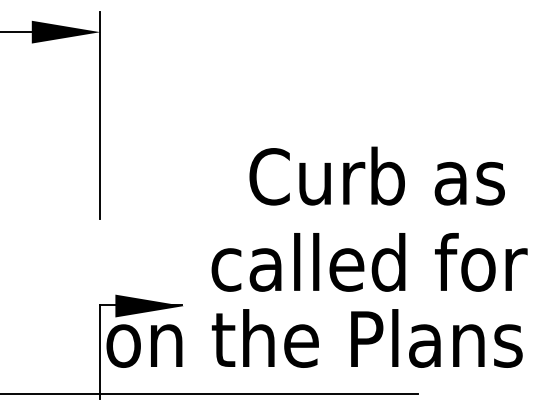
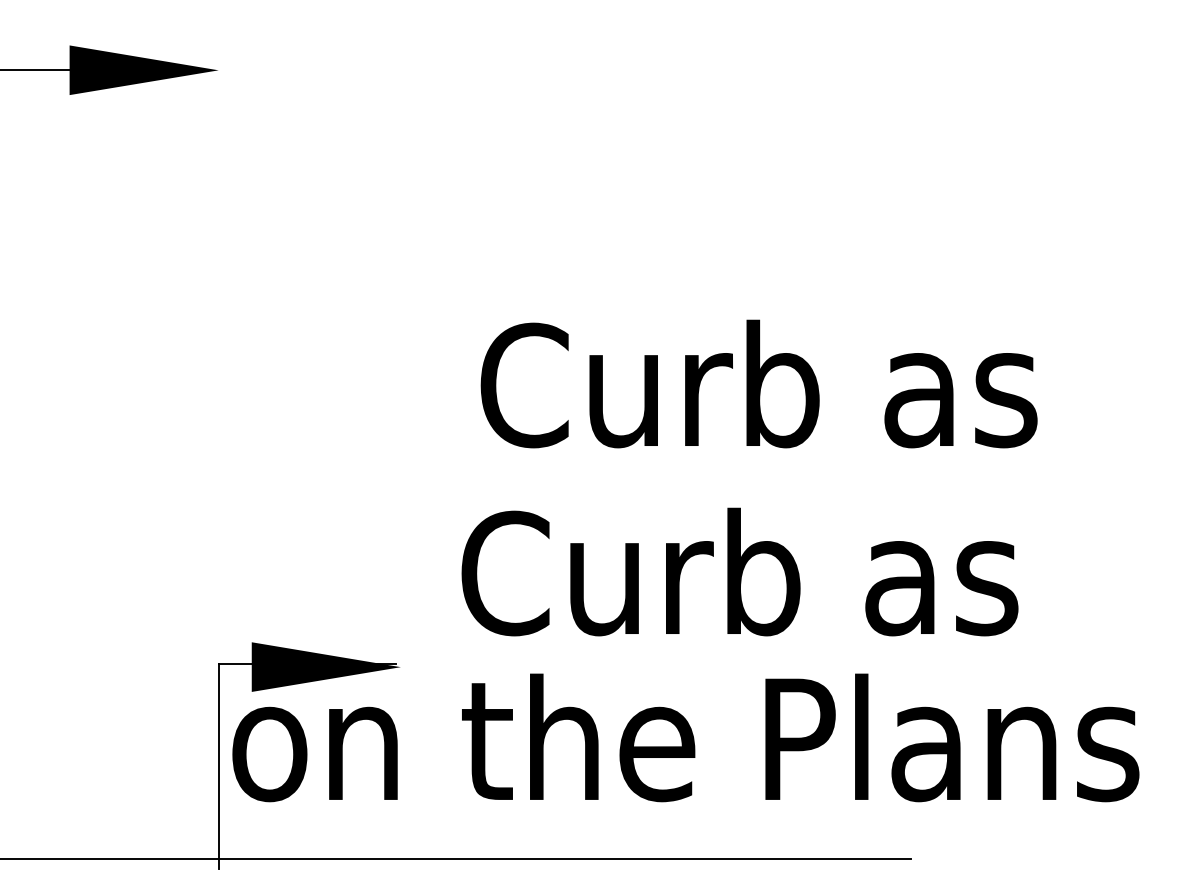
line: (100, 115) -> (219, 251), removed
text: (376, 175) -> (757, 382), moved
text: (369, 262) -> (805, 572), called for -> Curb as

